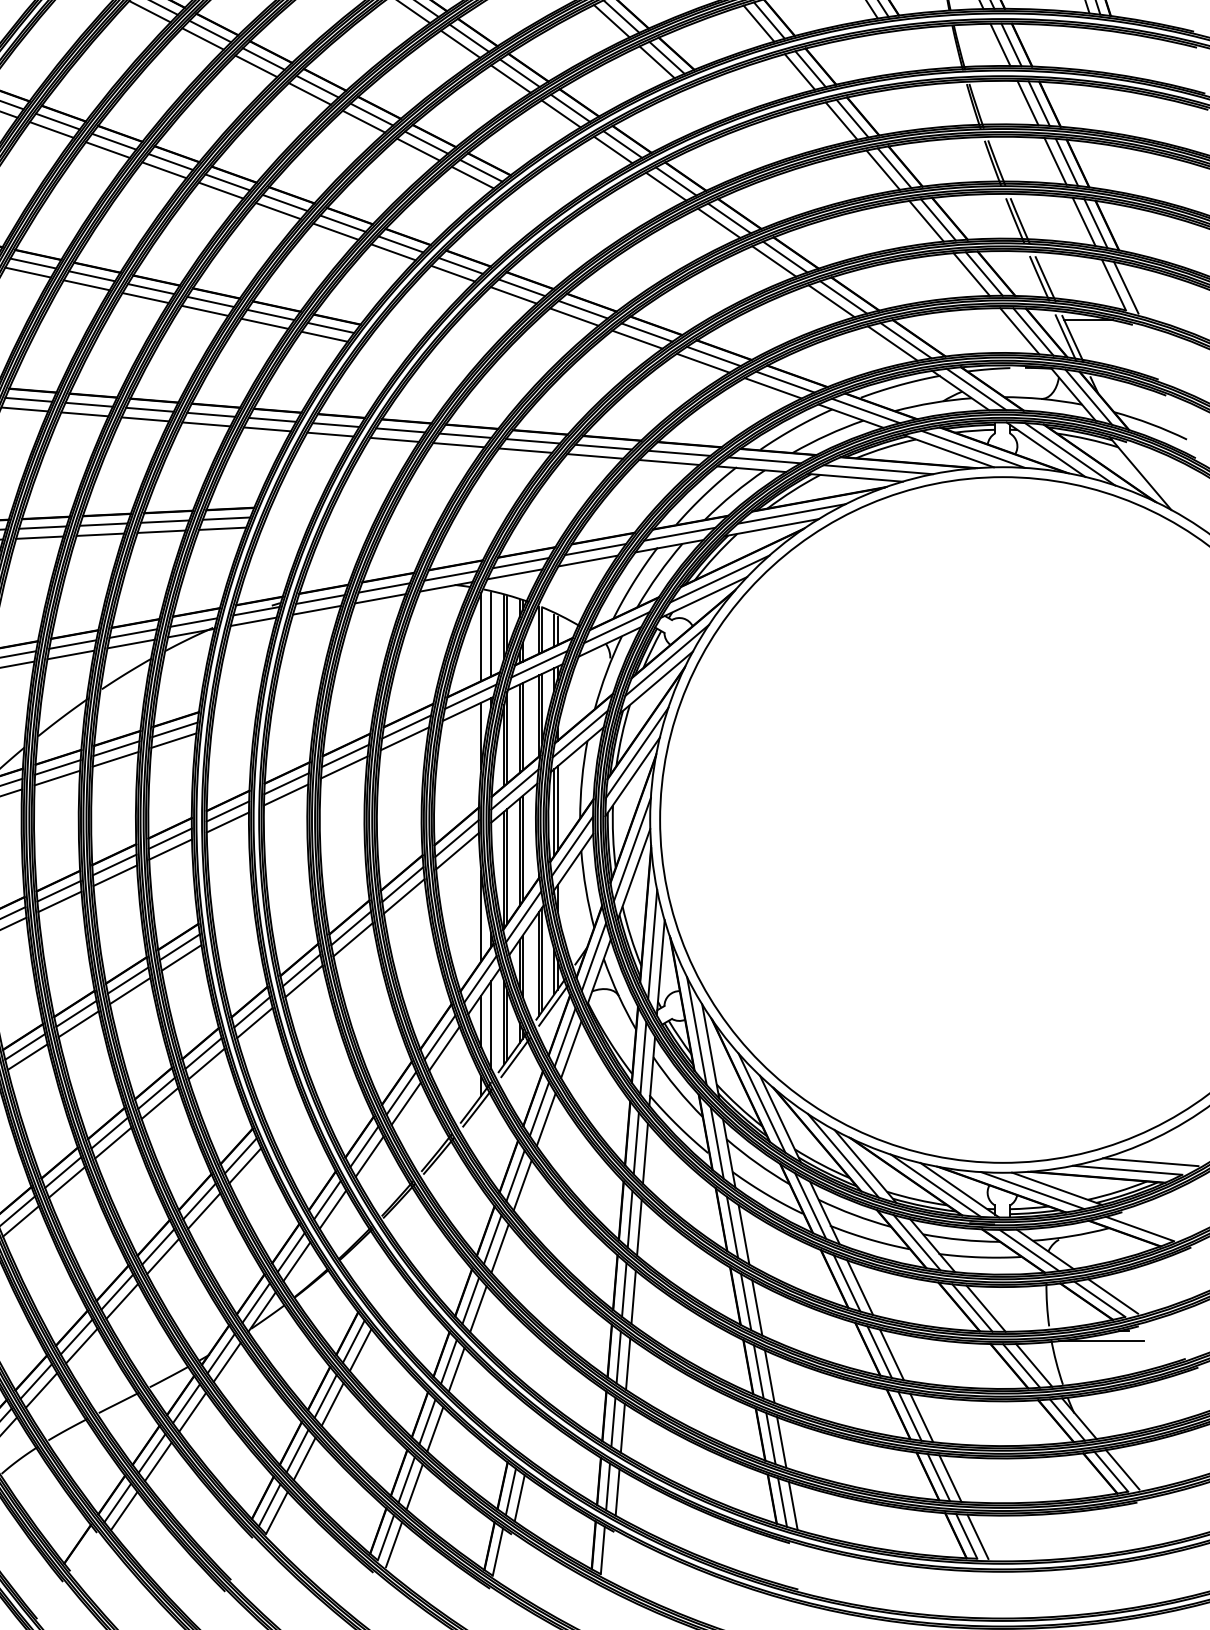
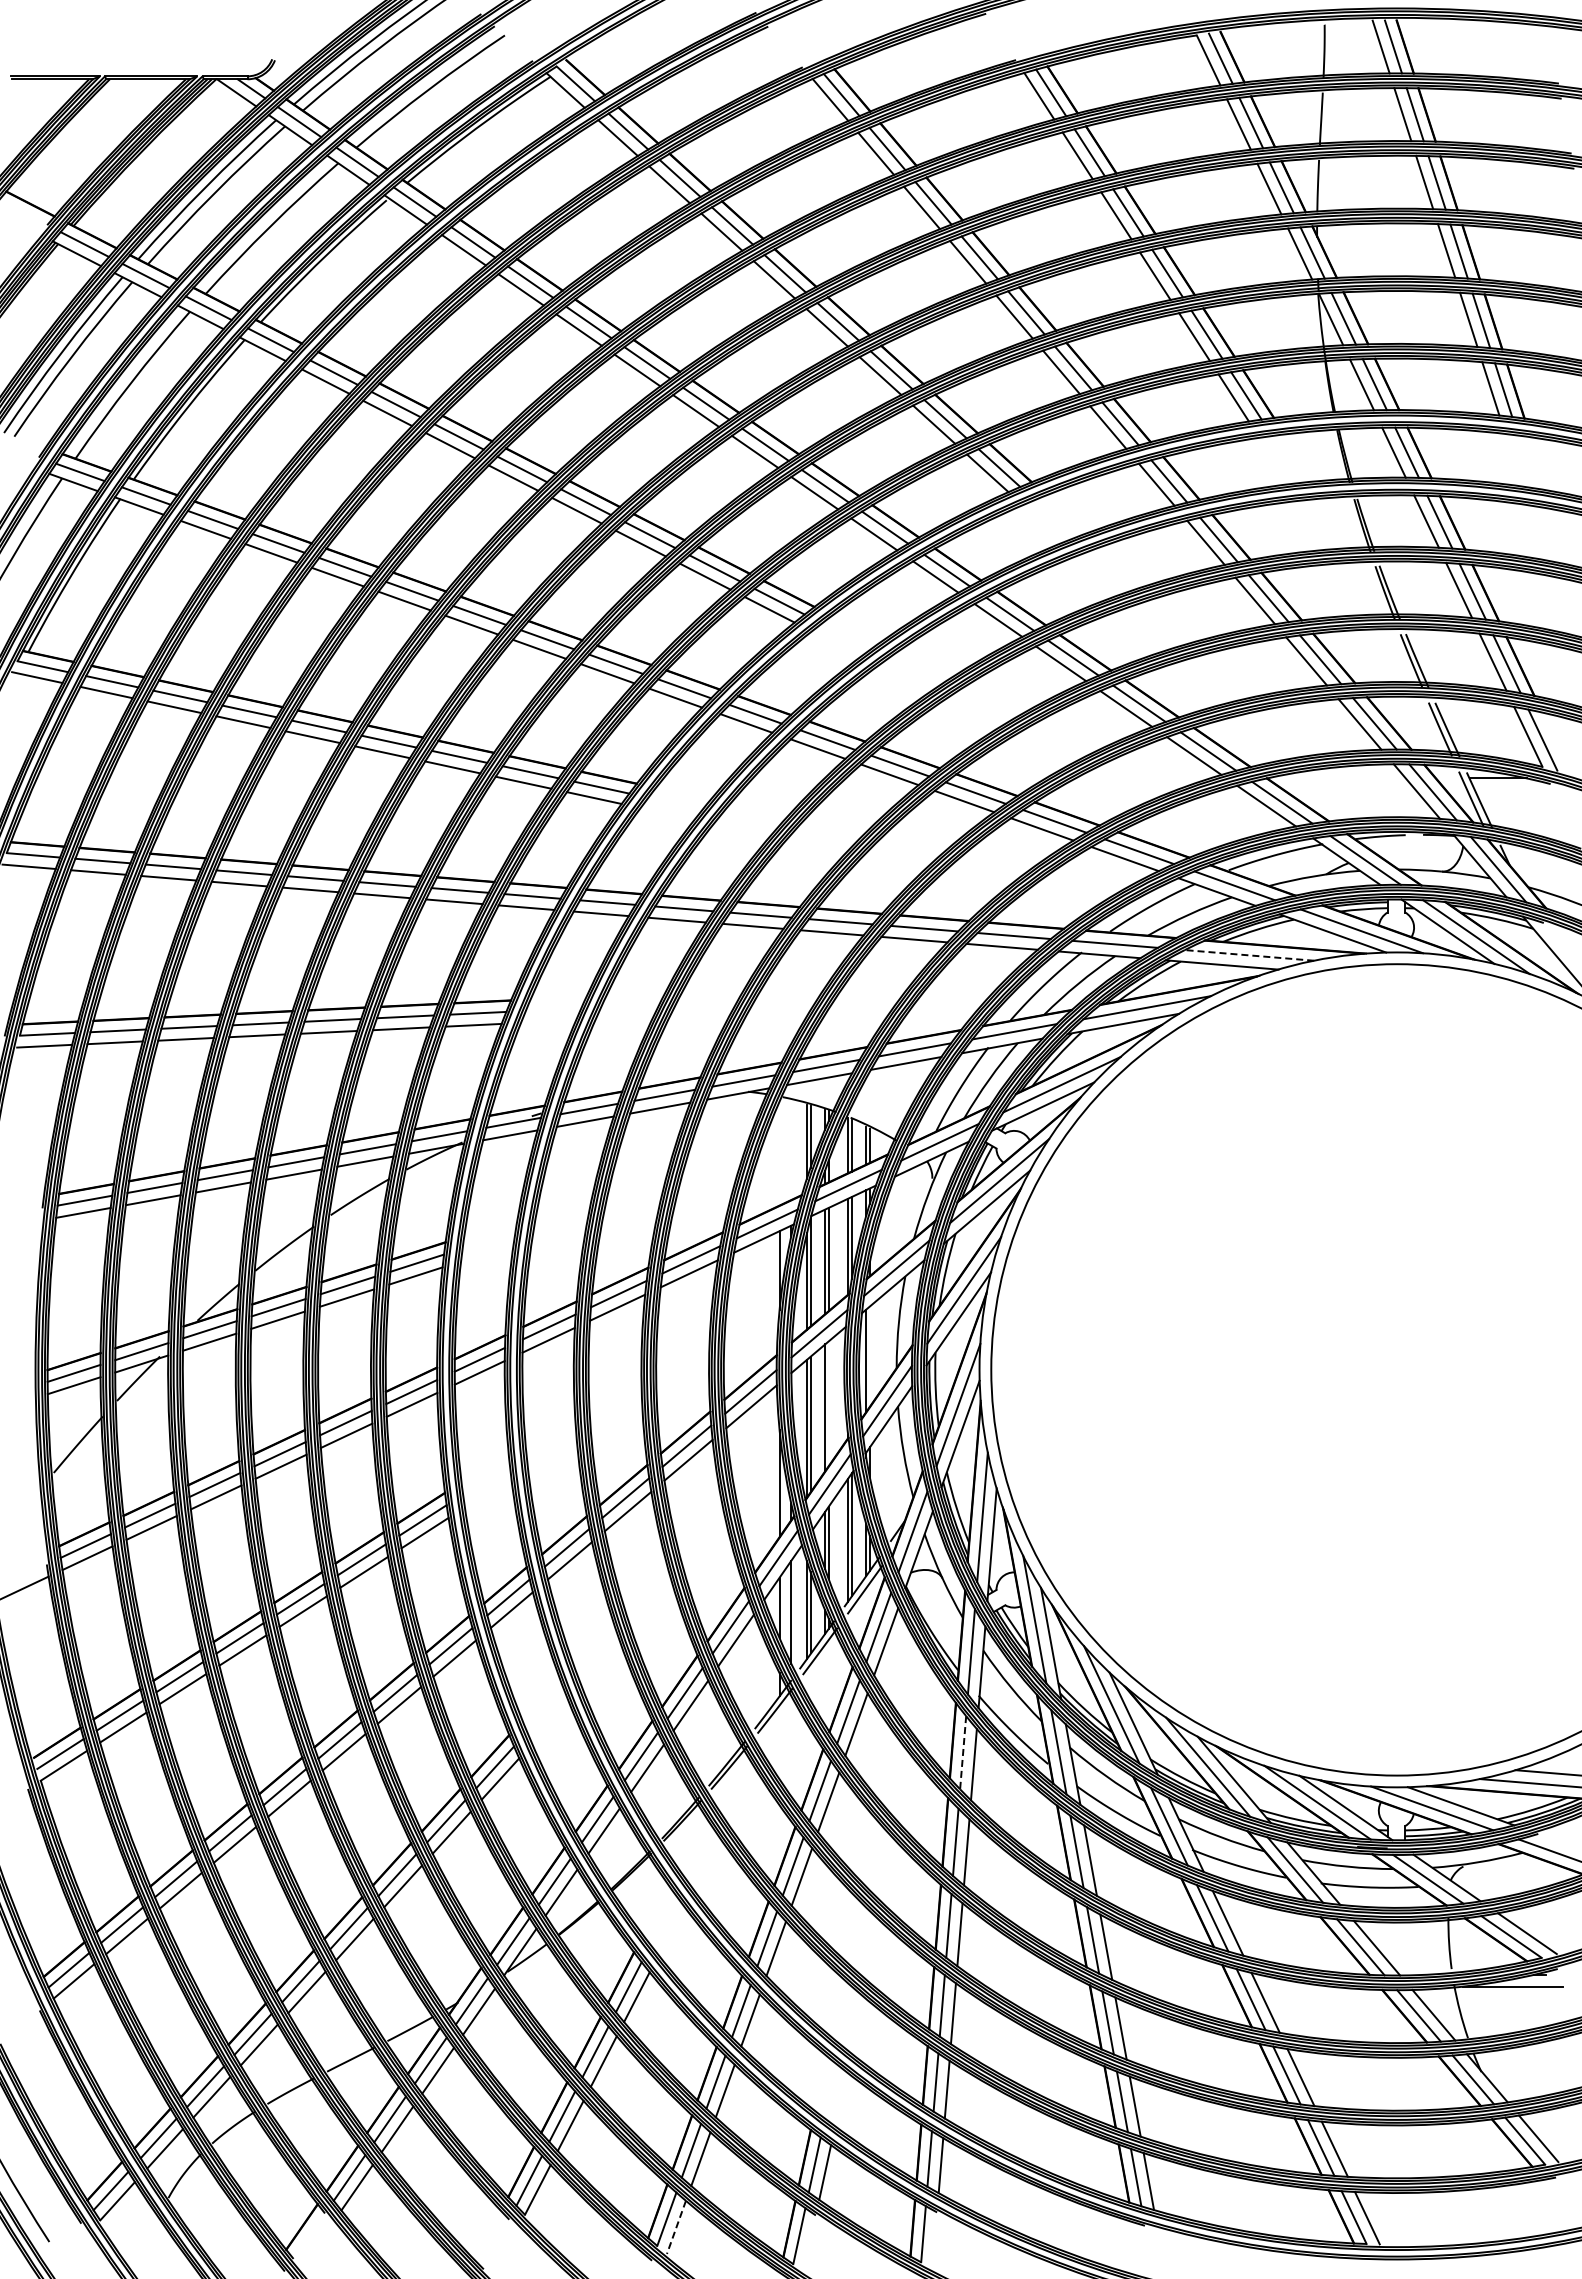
line: (878, 469) -> (1249, 955), solid -> dashed
line: (491, 634) -> (791, 1150), removed
line: (481, 637) -> (779, 1153), removed
line: (557, 808) -> (869, 1356), removed
line: (522, 848) -> (828, 1403), removed
line: (636, 1143) -> (963, 1752), solid -> dashed
line: (394, 1544) -> (676, 2227), solid -> dashed

